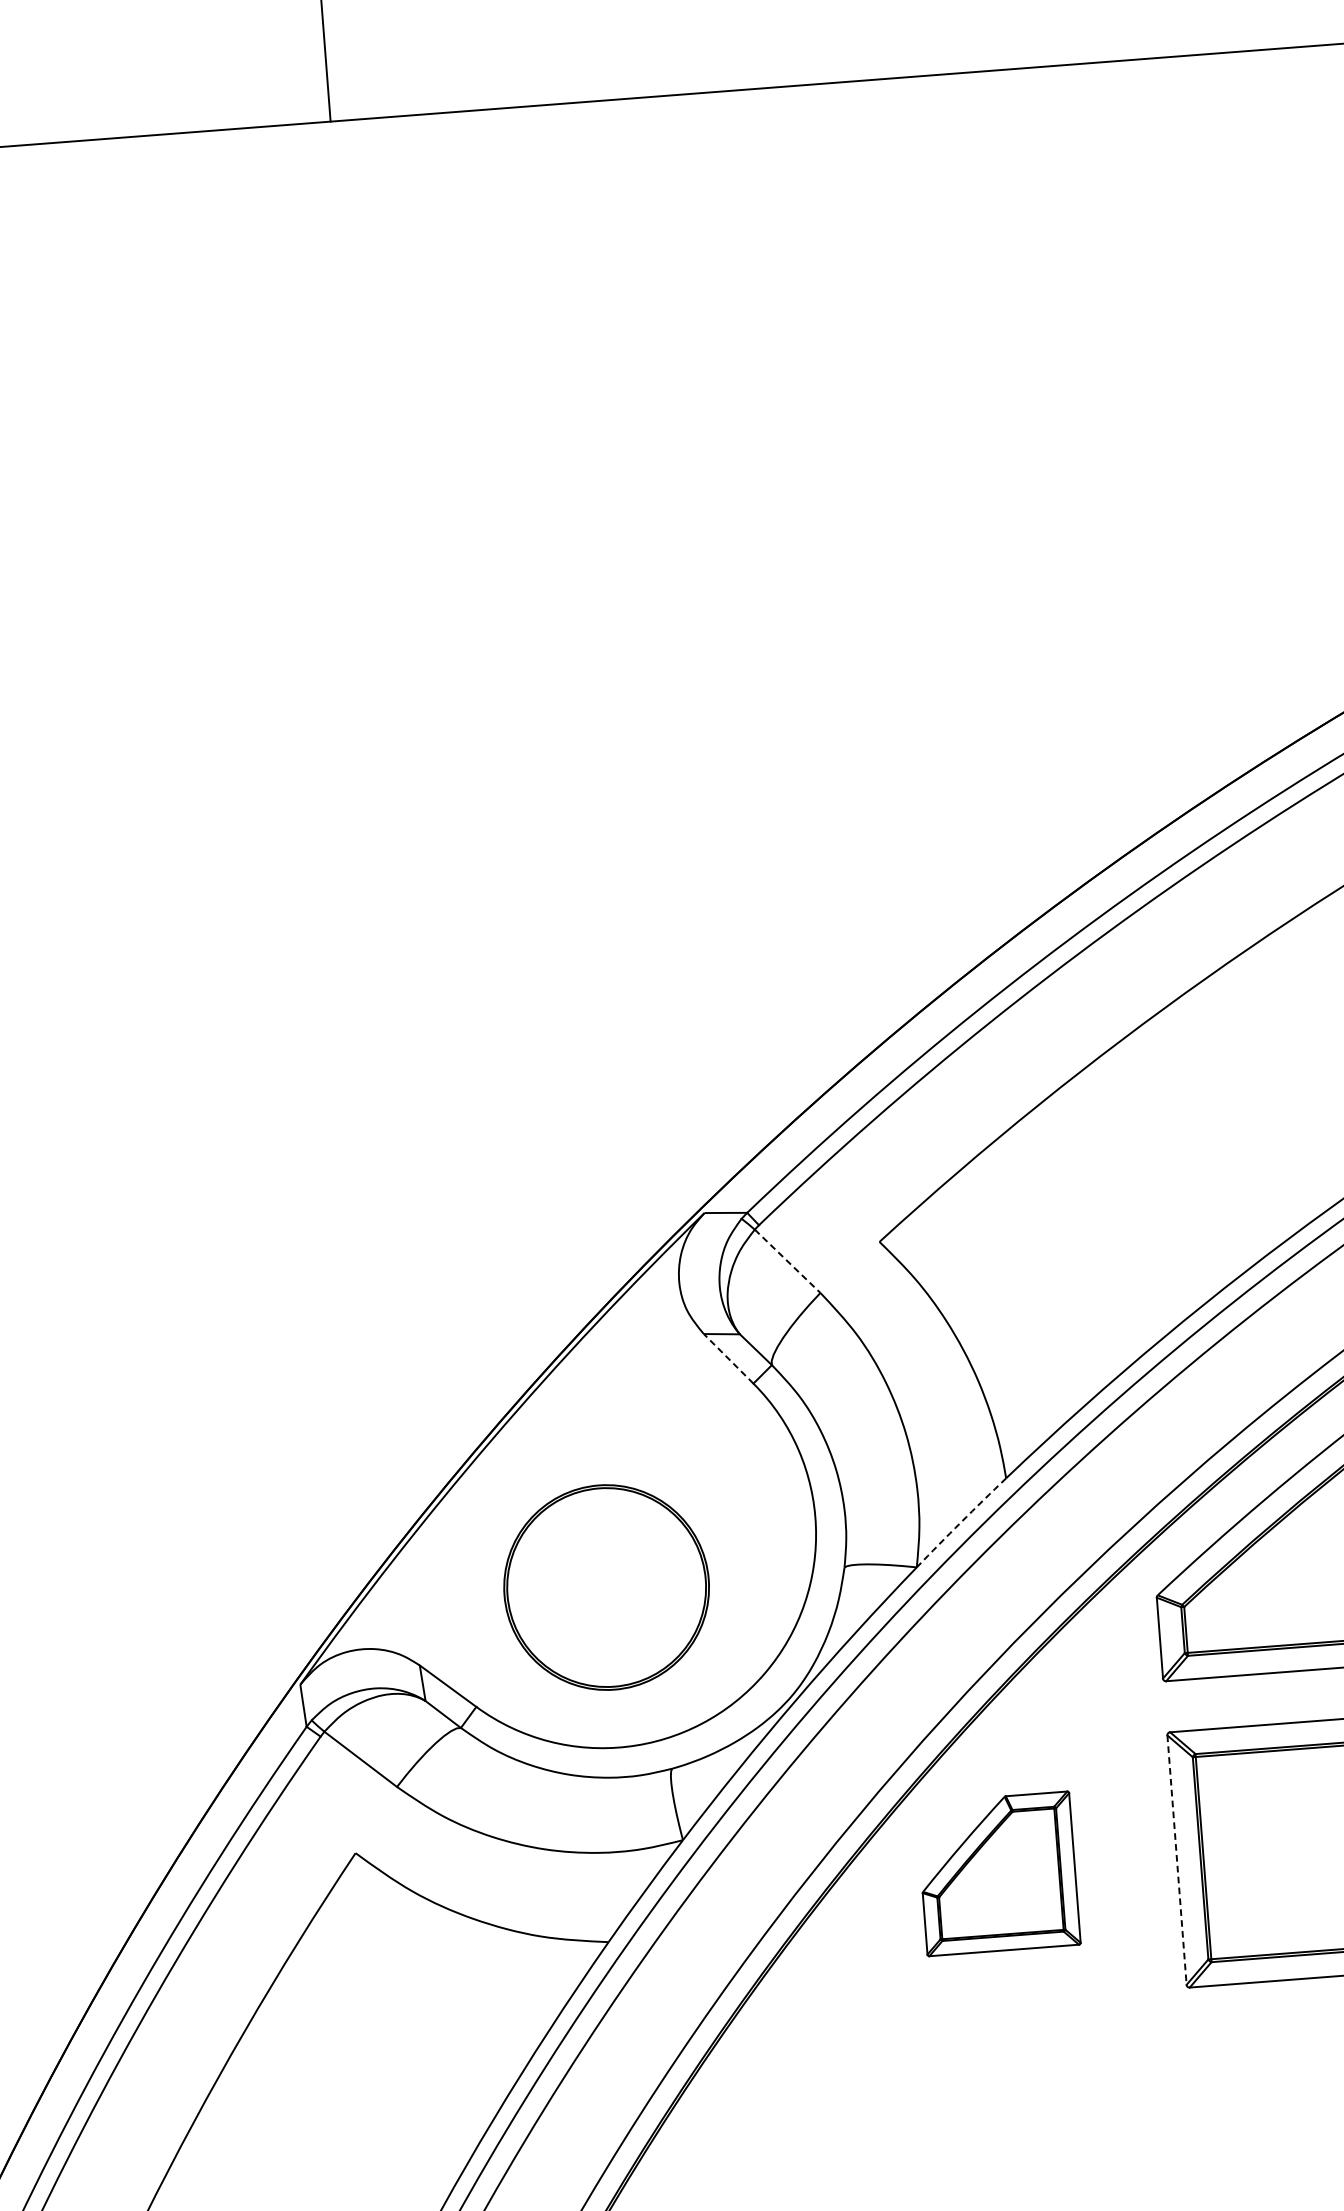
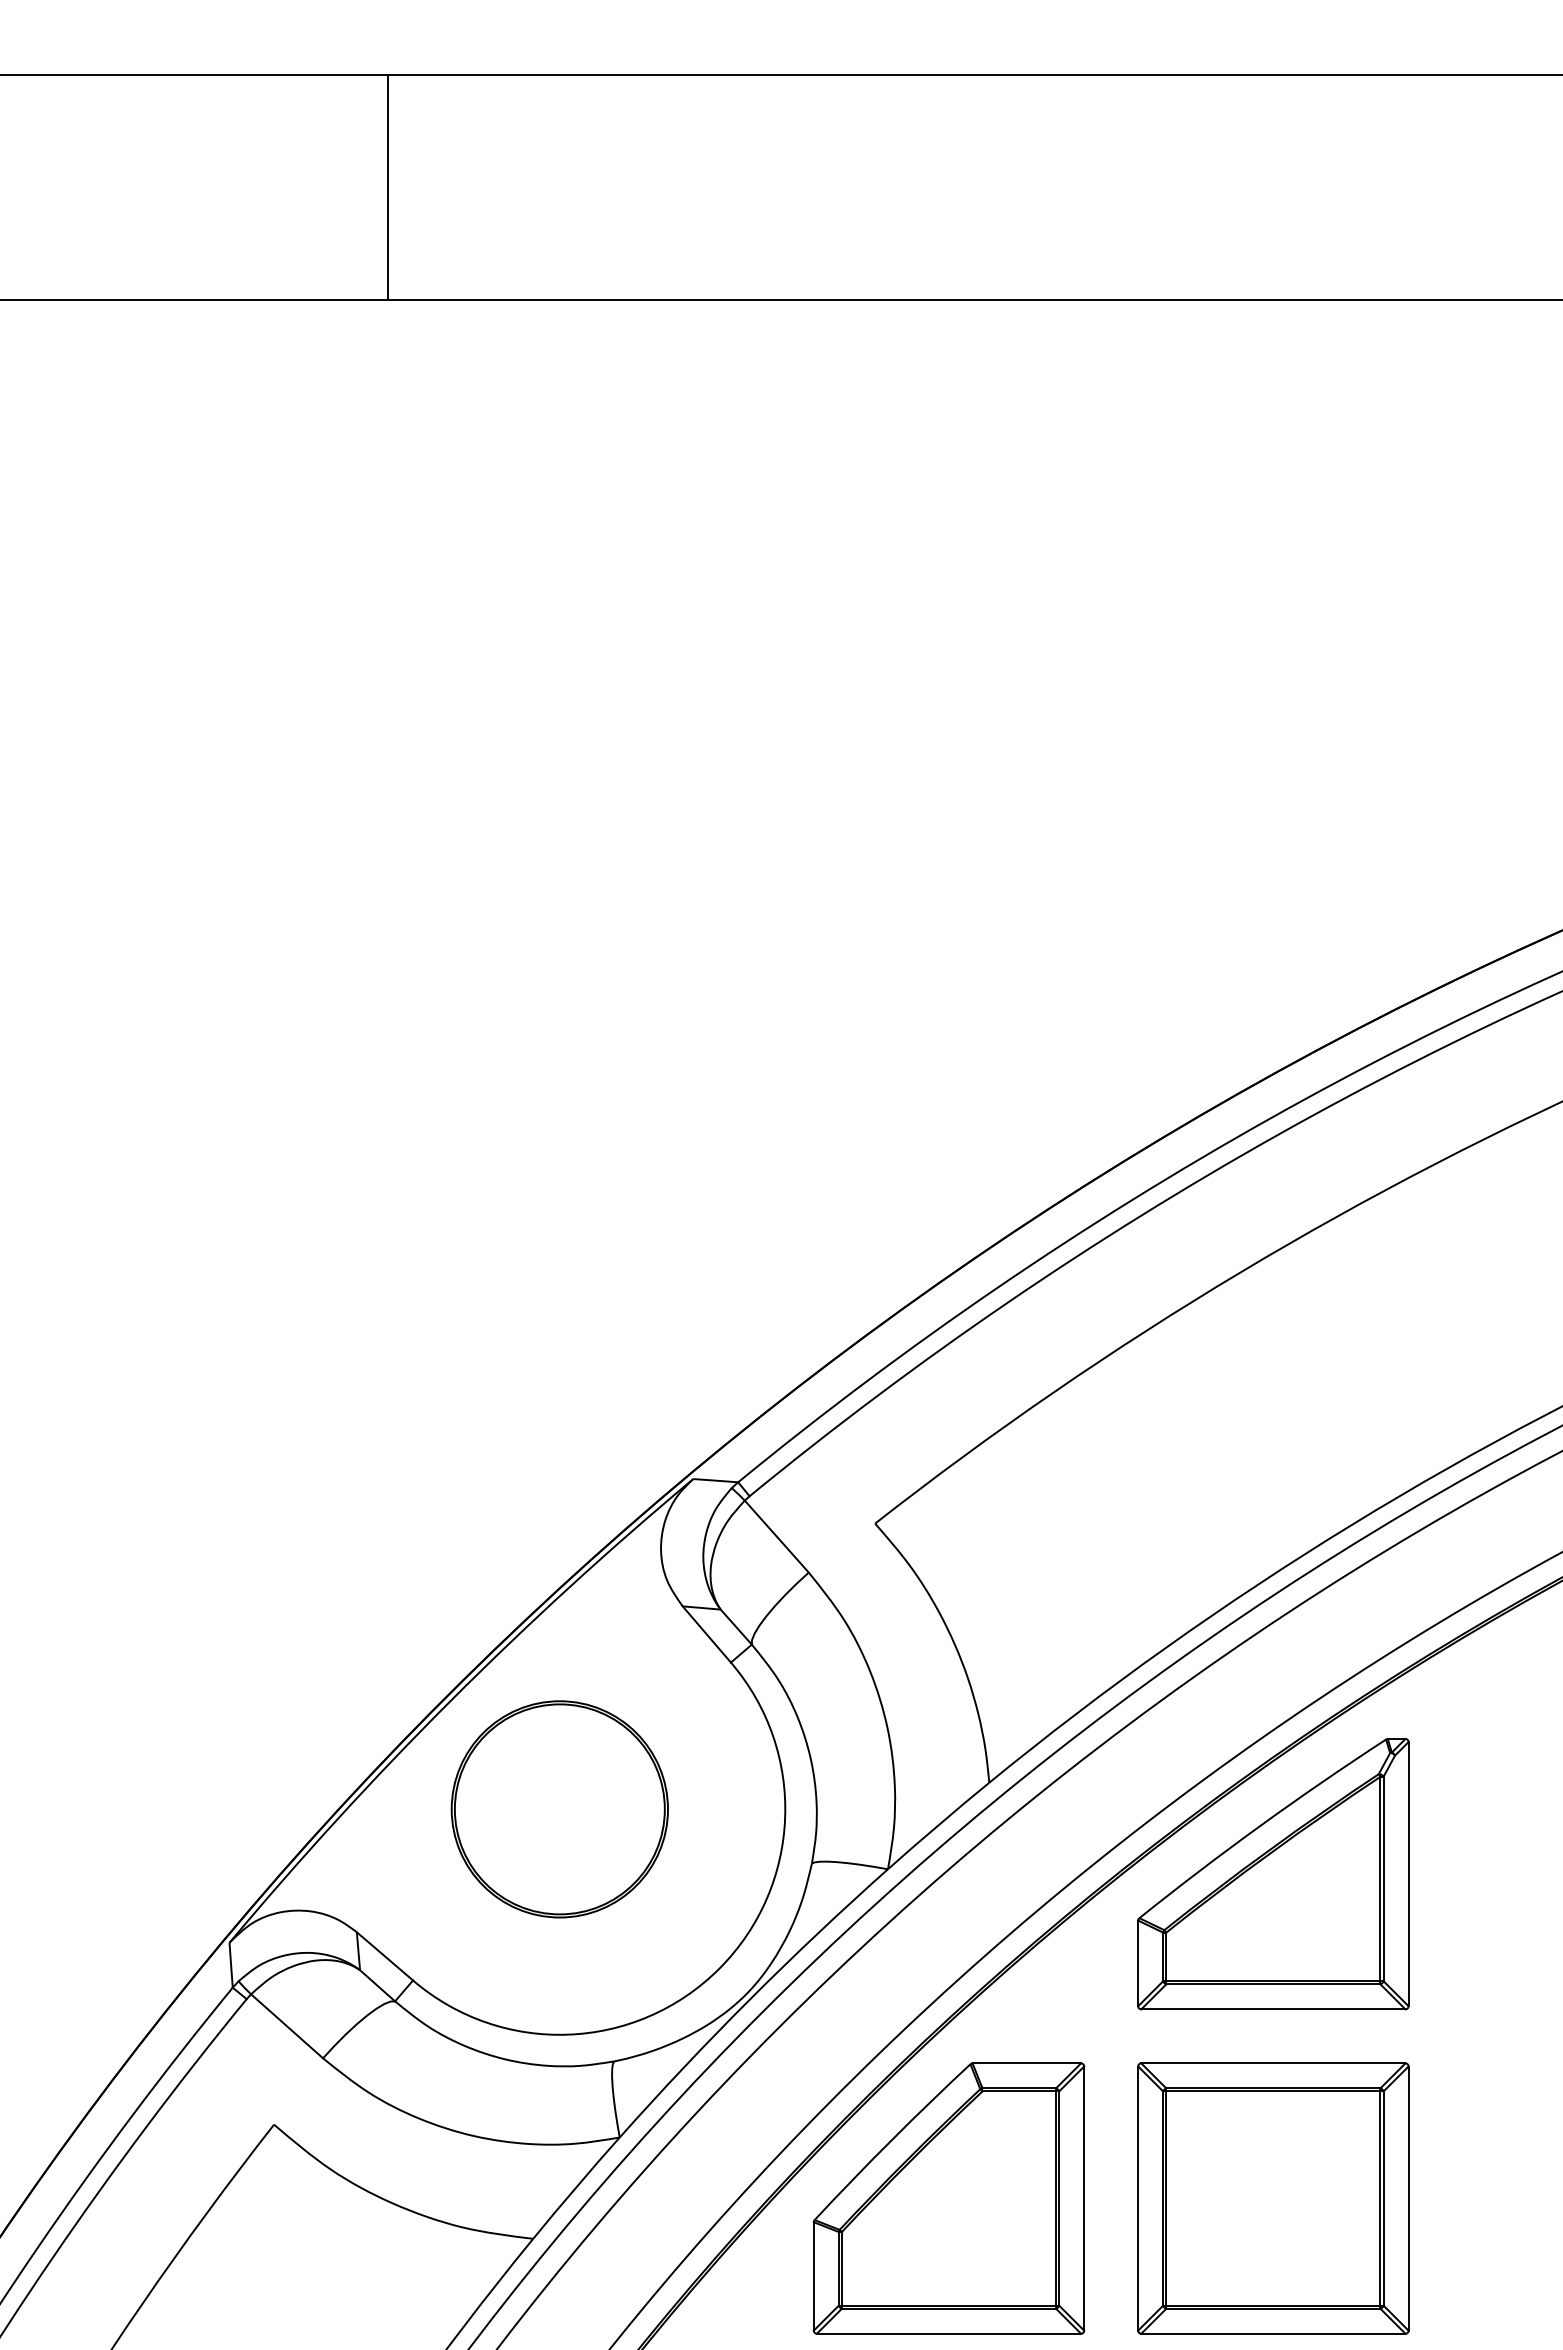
line: (788, 1261) -> (777, 1536), dashed -> solid
line: (728, 1358) -> (706, 1634), dashed -> solid
arc: (961, 1522) -> (938, 1825), dashed -> solid
part: (606, 1587) -> (559, 1809), moved
line: (1177, 1861) -> (1138, 2199), dashed -> solid
part: (997, 1873) -> (948, 2198), size x1.67

